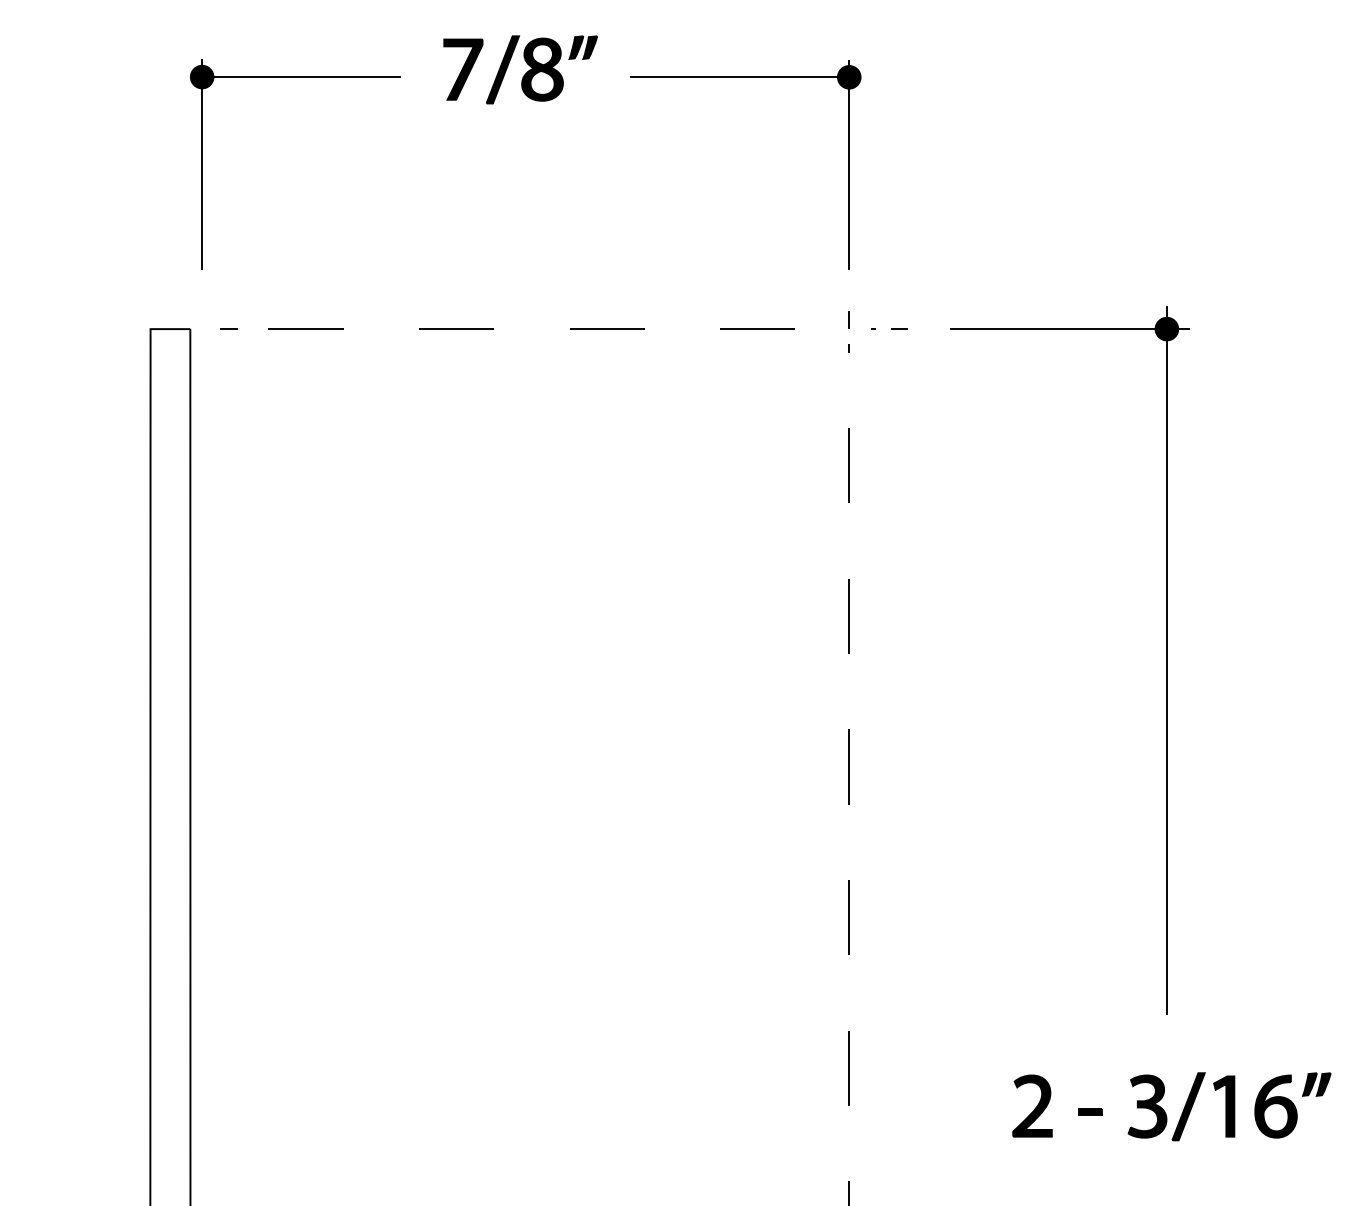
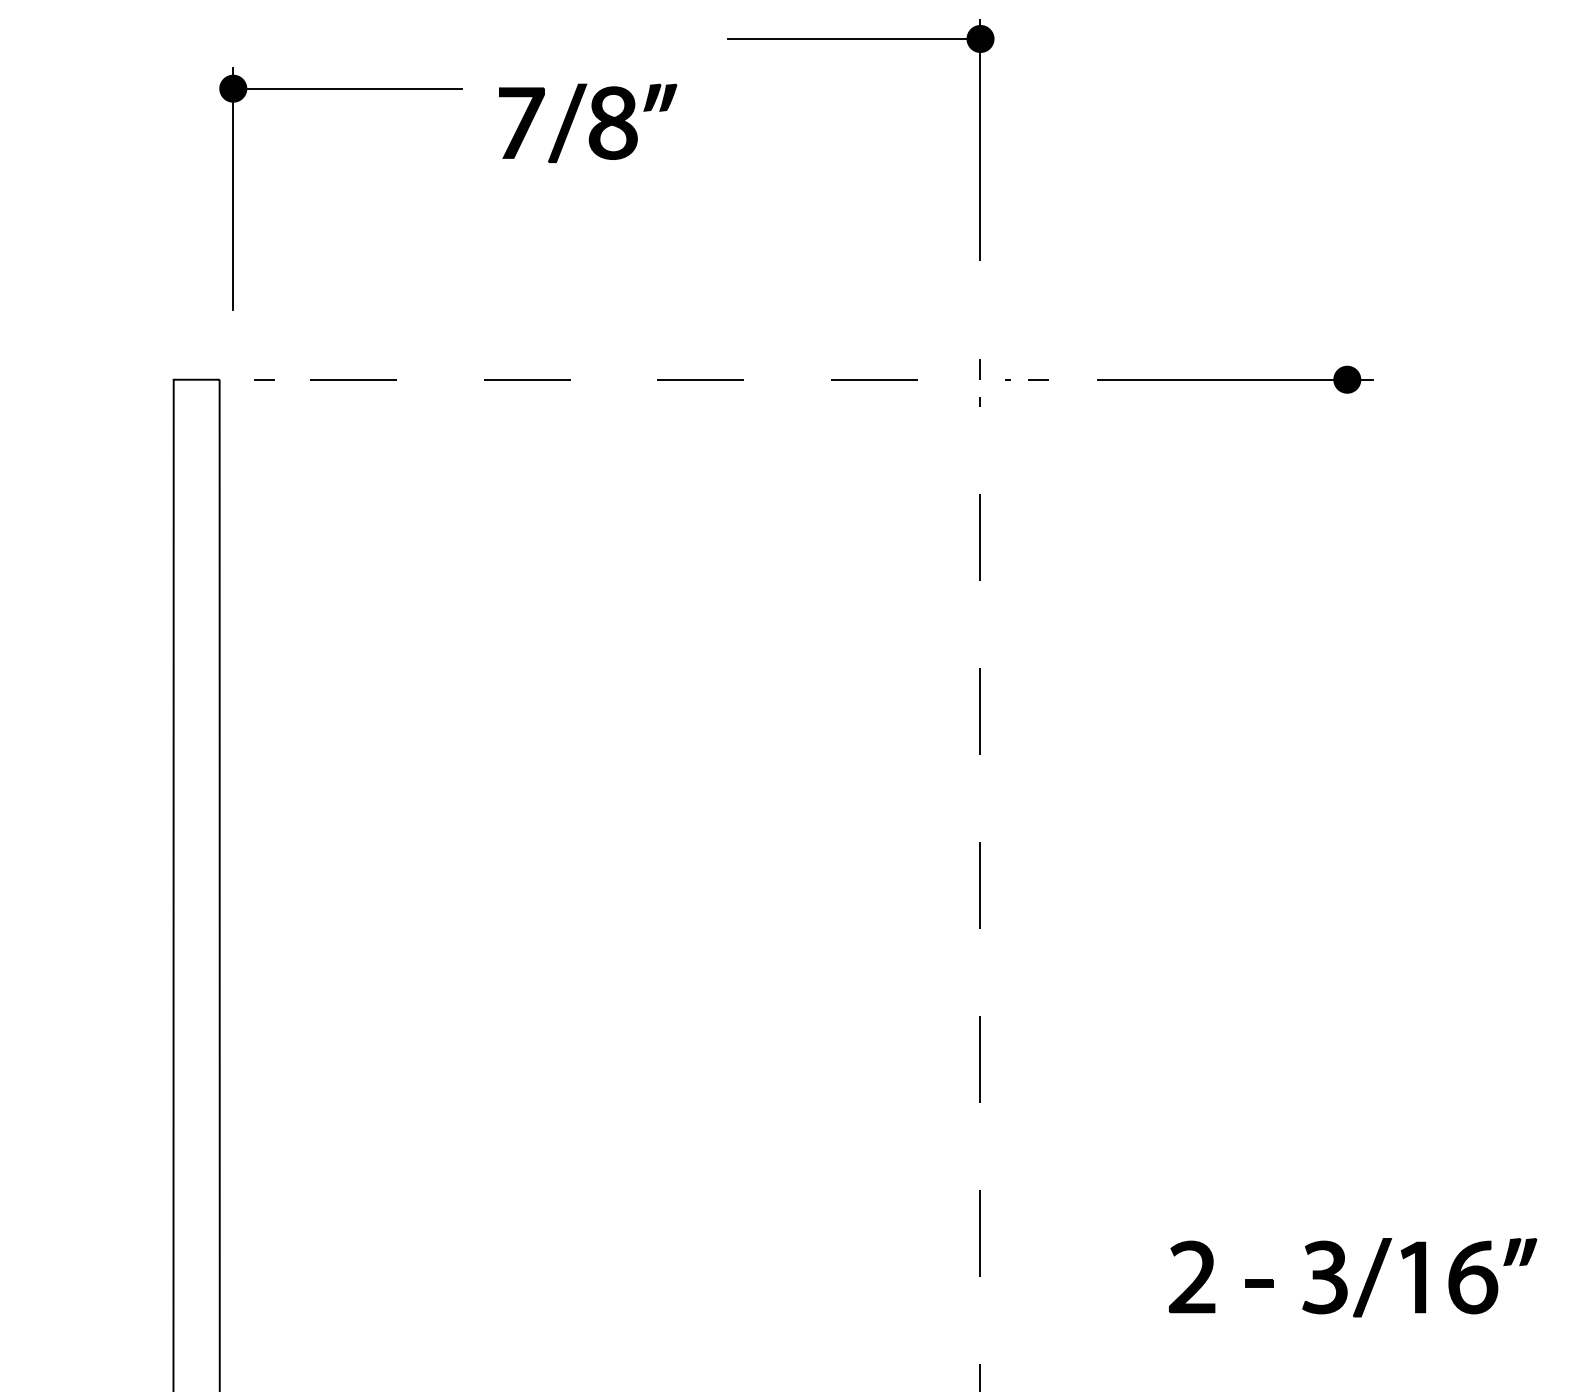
part: (525, 73) -> (593, 127), moved
part: (745, 77) -> (860, 39), moved
line: (1167, 659) -> (1347, 761), removed

